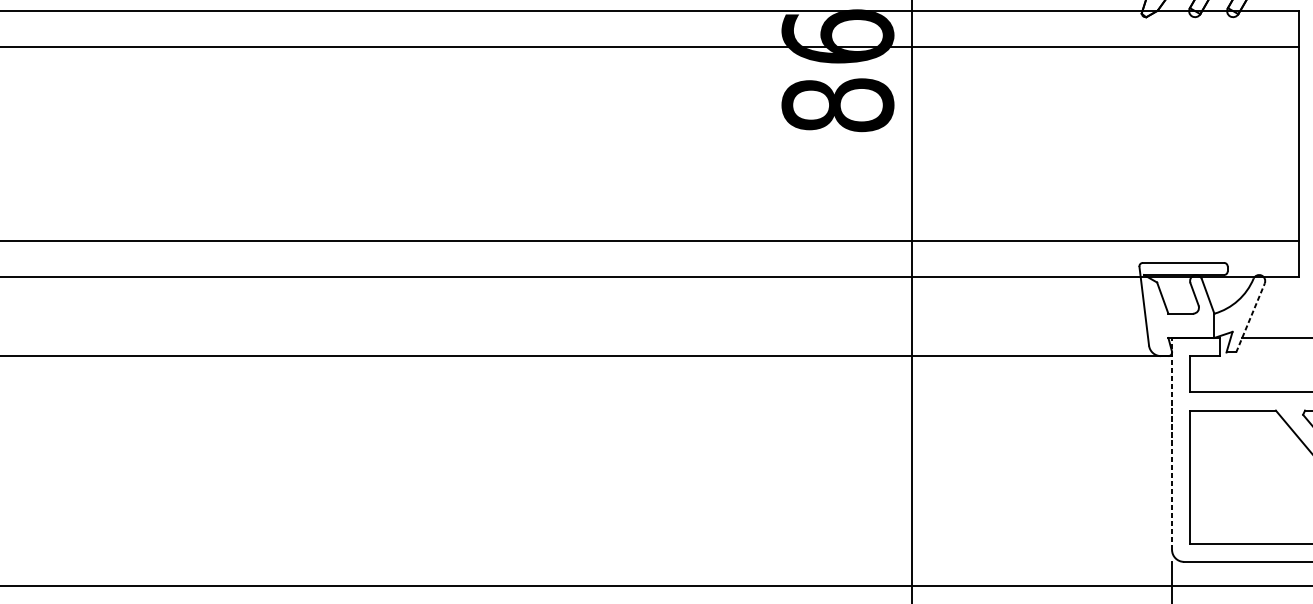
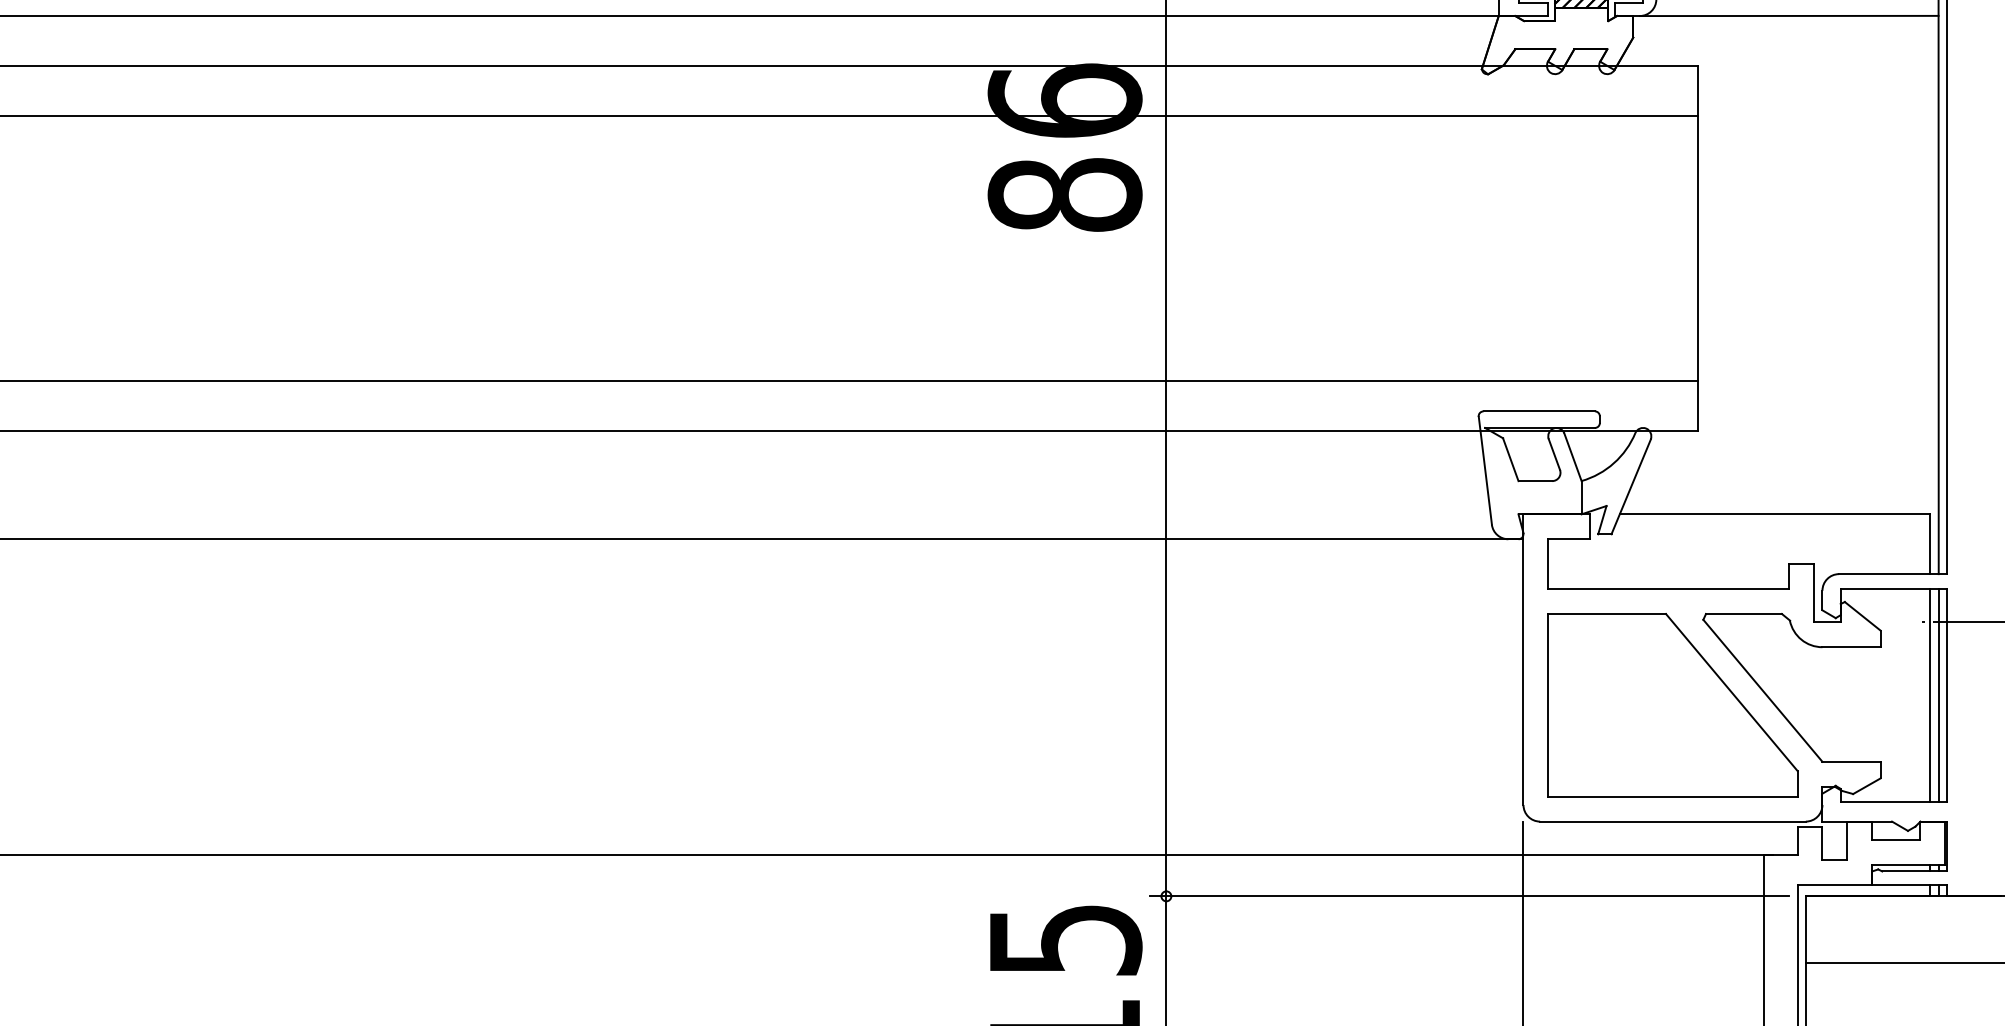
line: (1250, 317) -> (1631, 486), dashed -> solid
line: (1172, 443) -> (1523, 659), dashed -> solid

